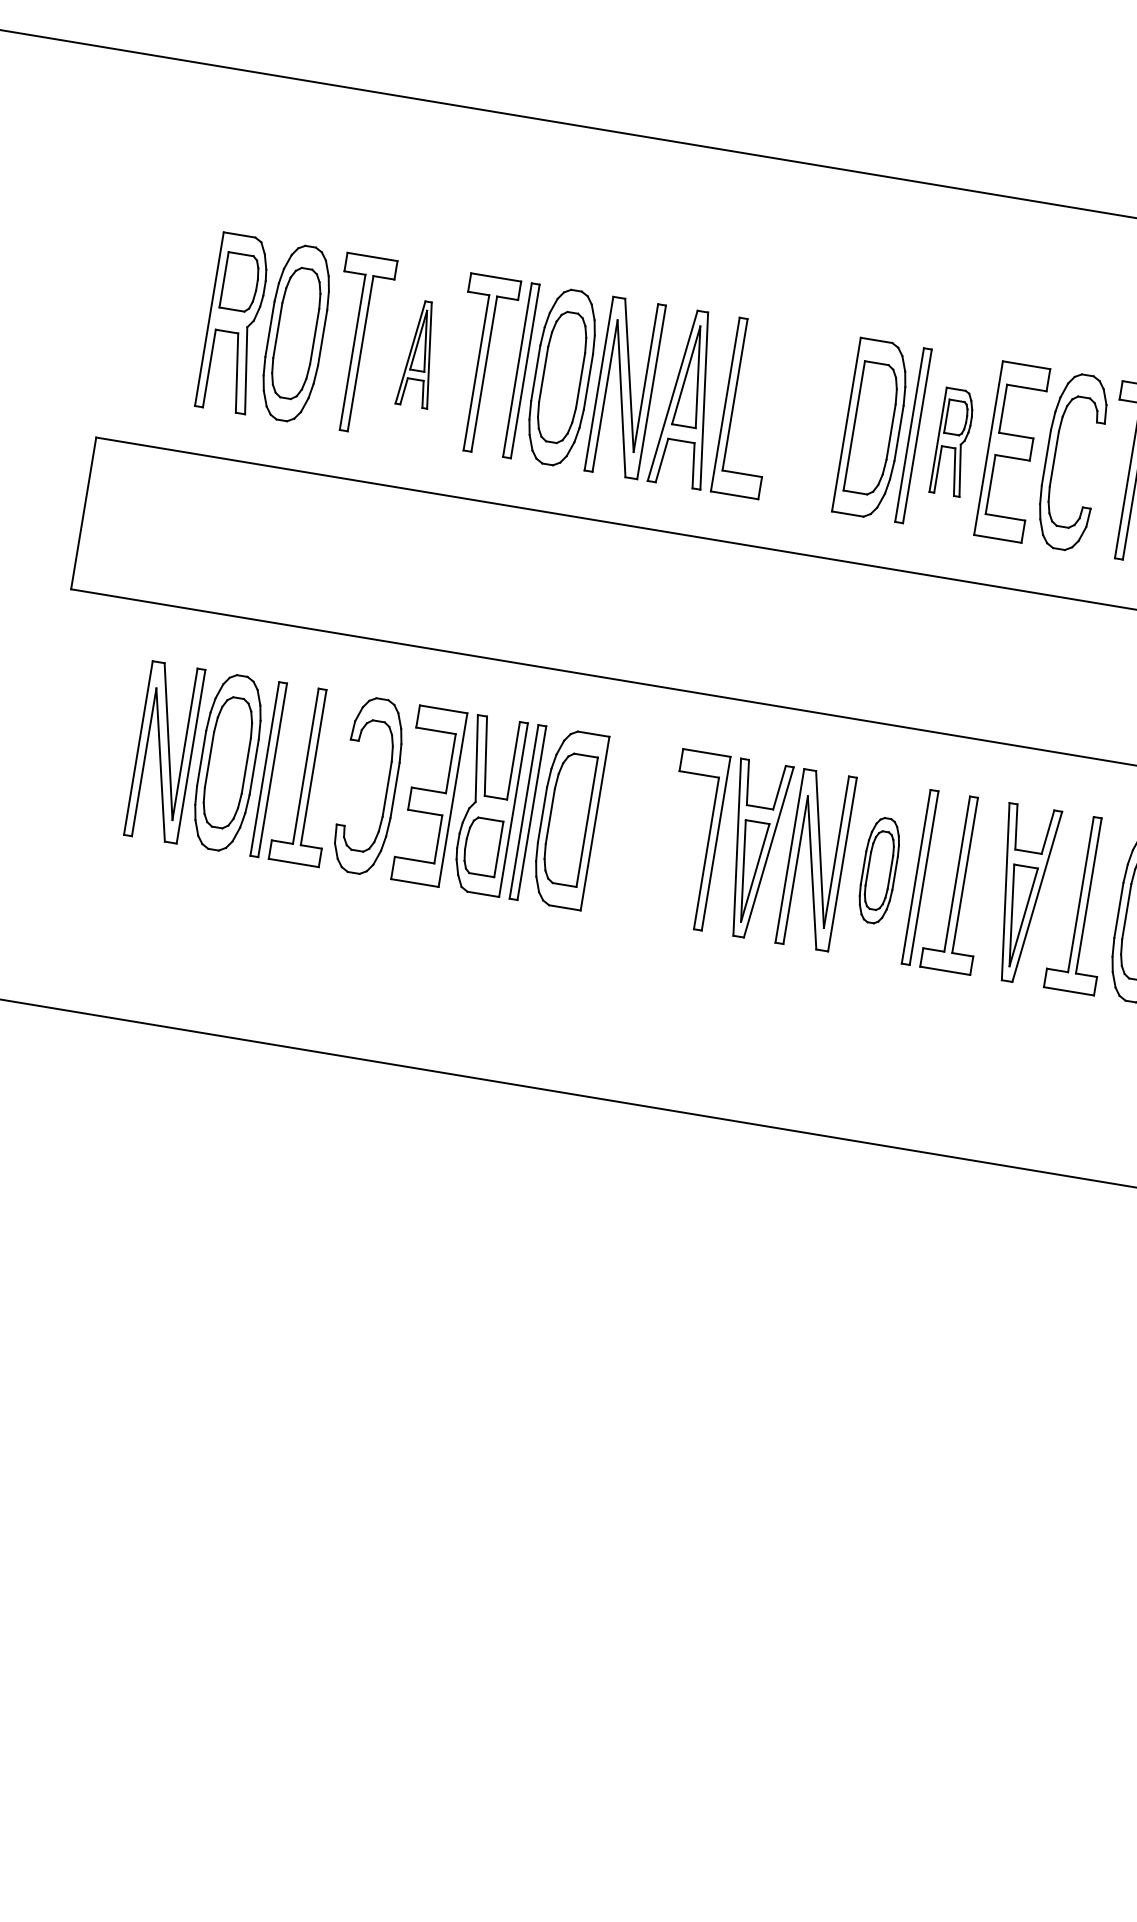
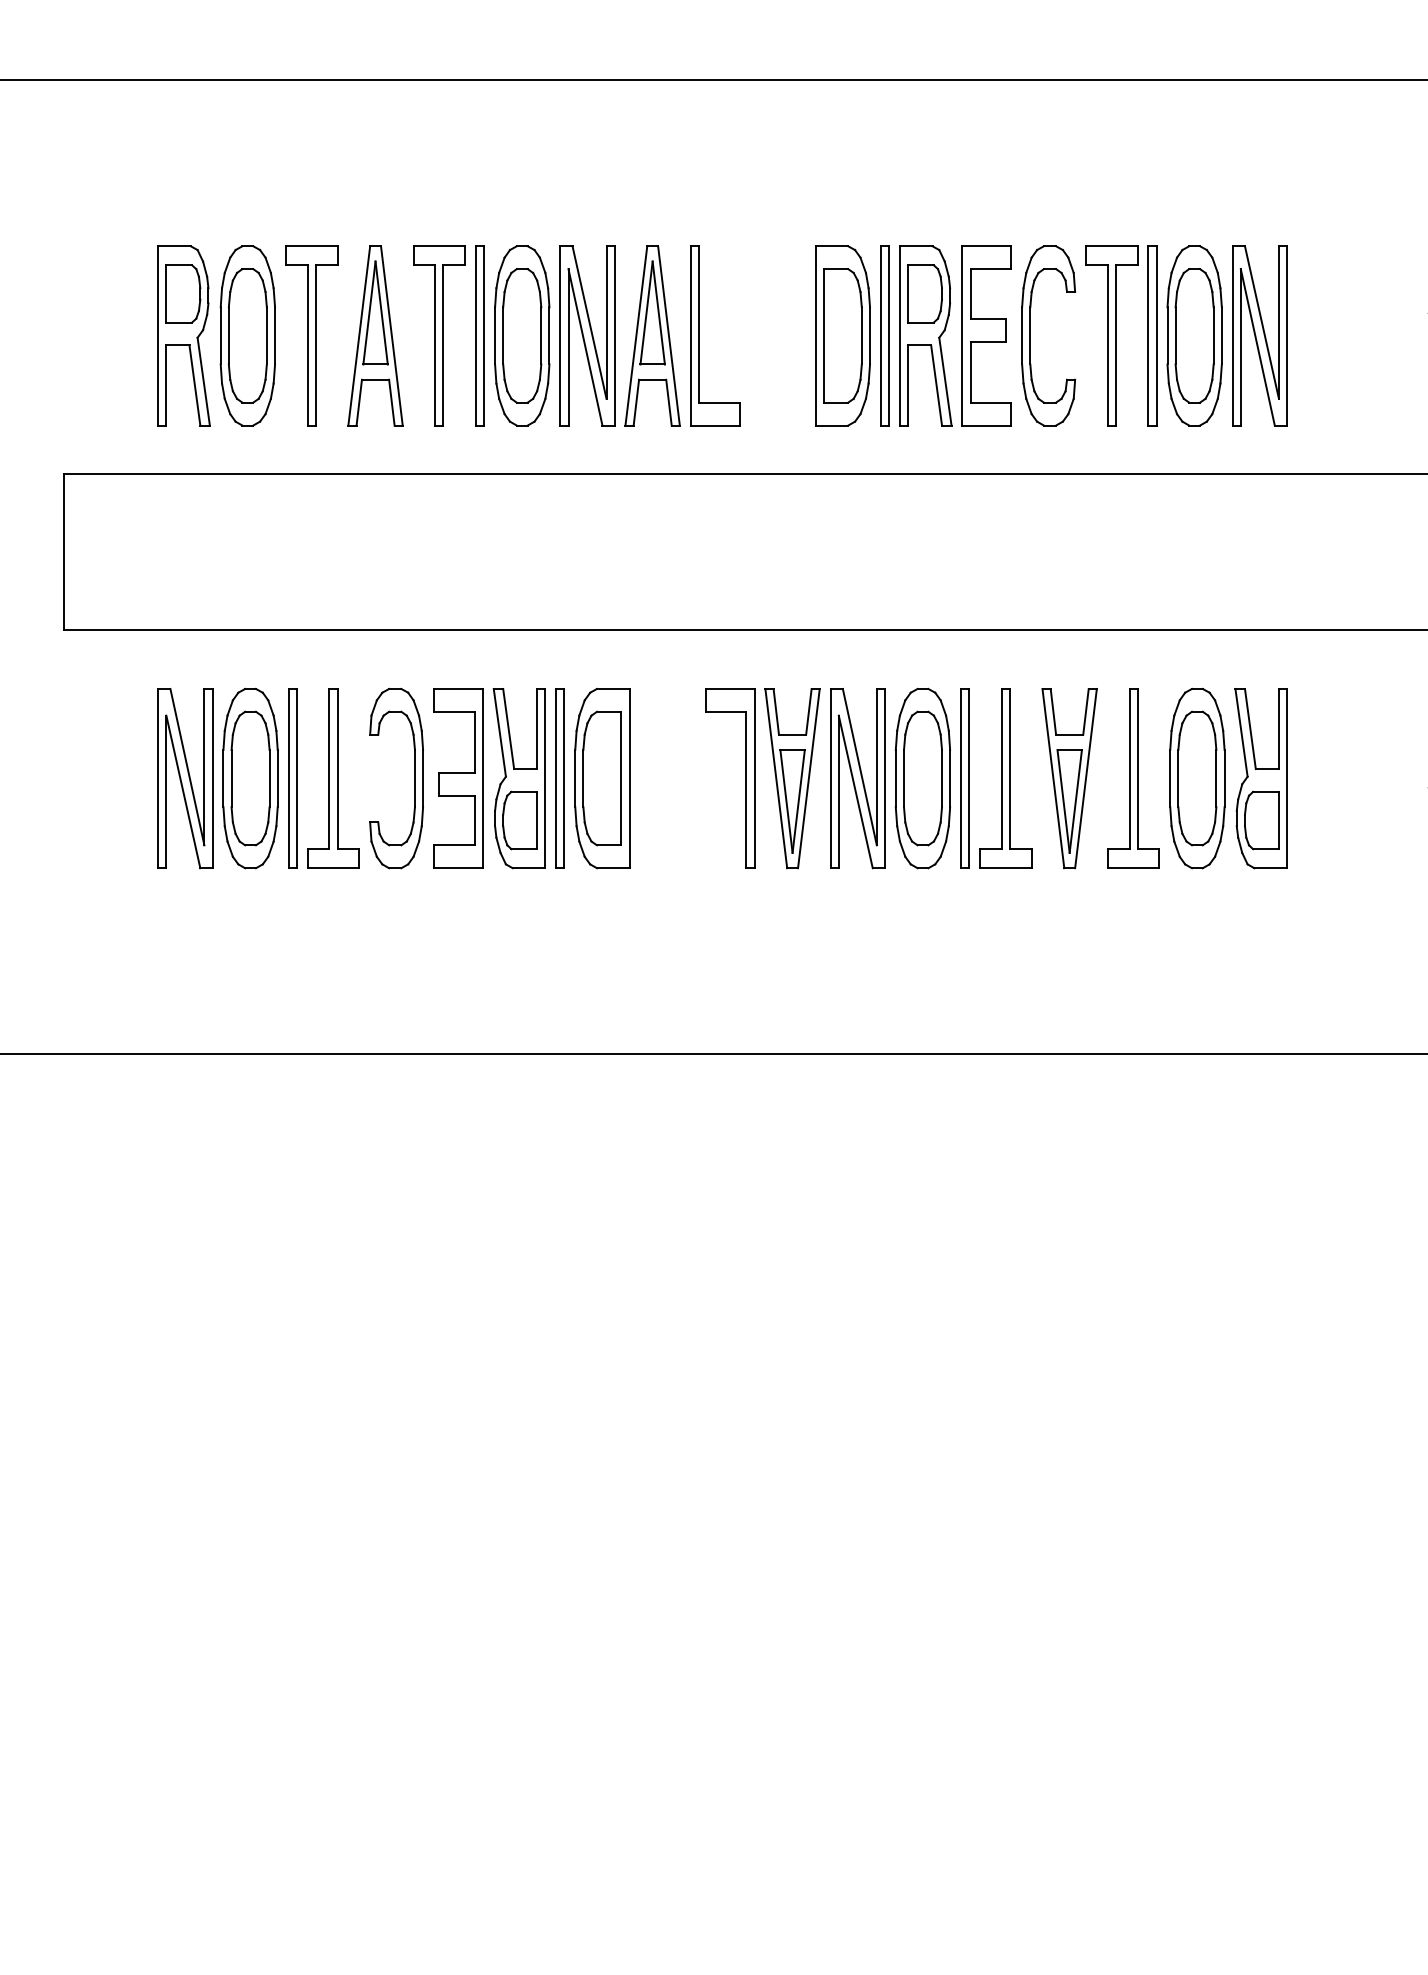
part: (420, 353) -> (375, 335), size x1.67
part: (952, 441) -> (925, 335), size x1.67
part: (878, 870) -> (922, 778), size x1.67

